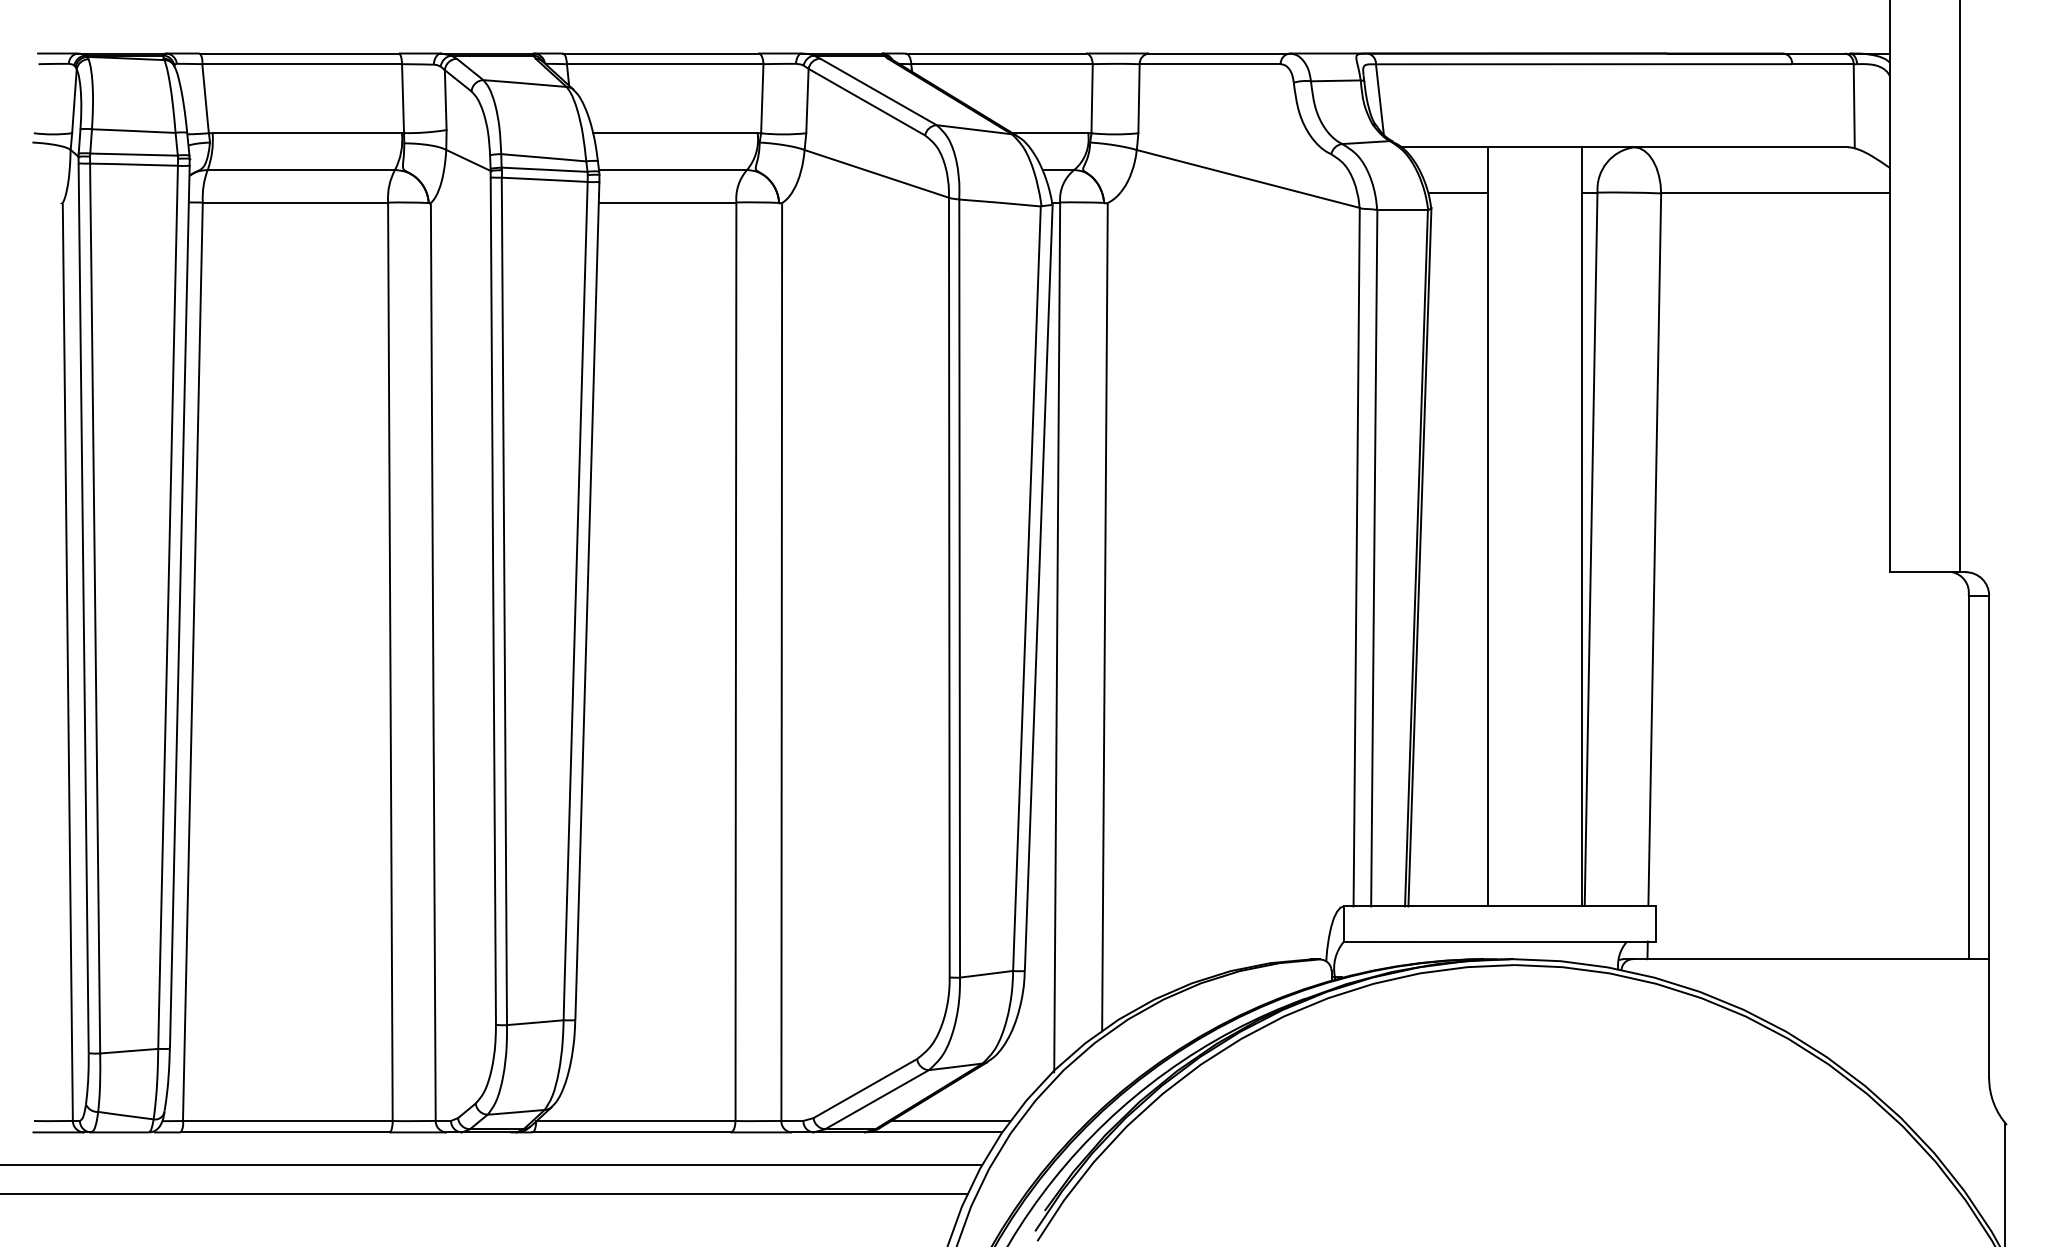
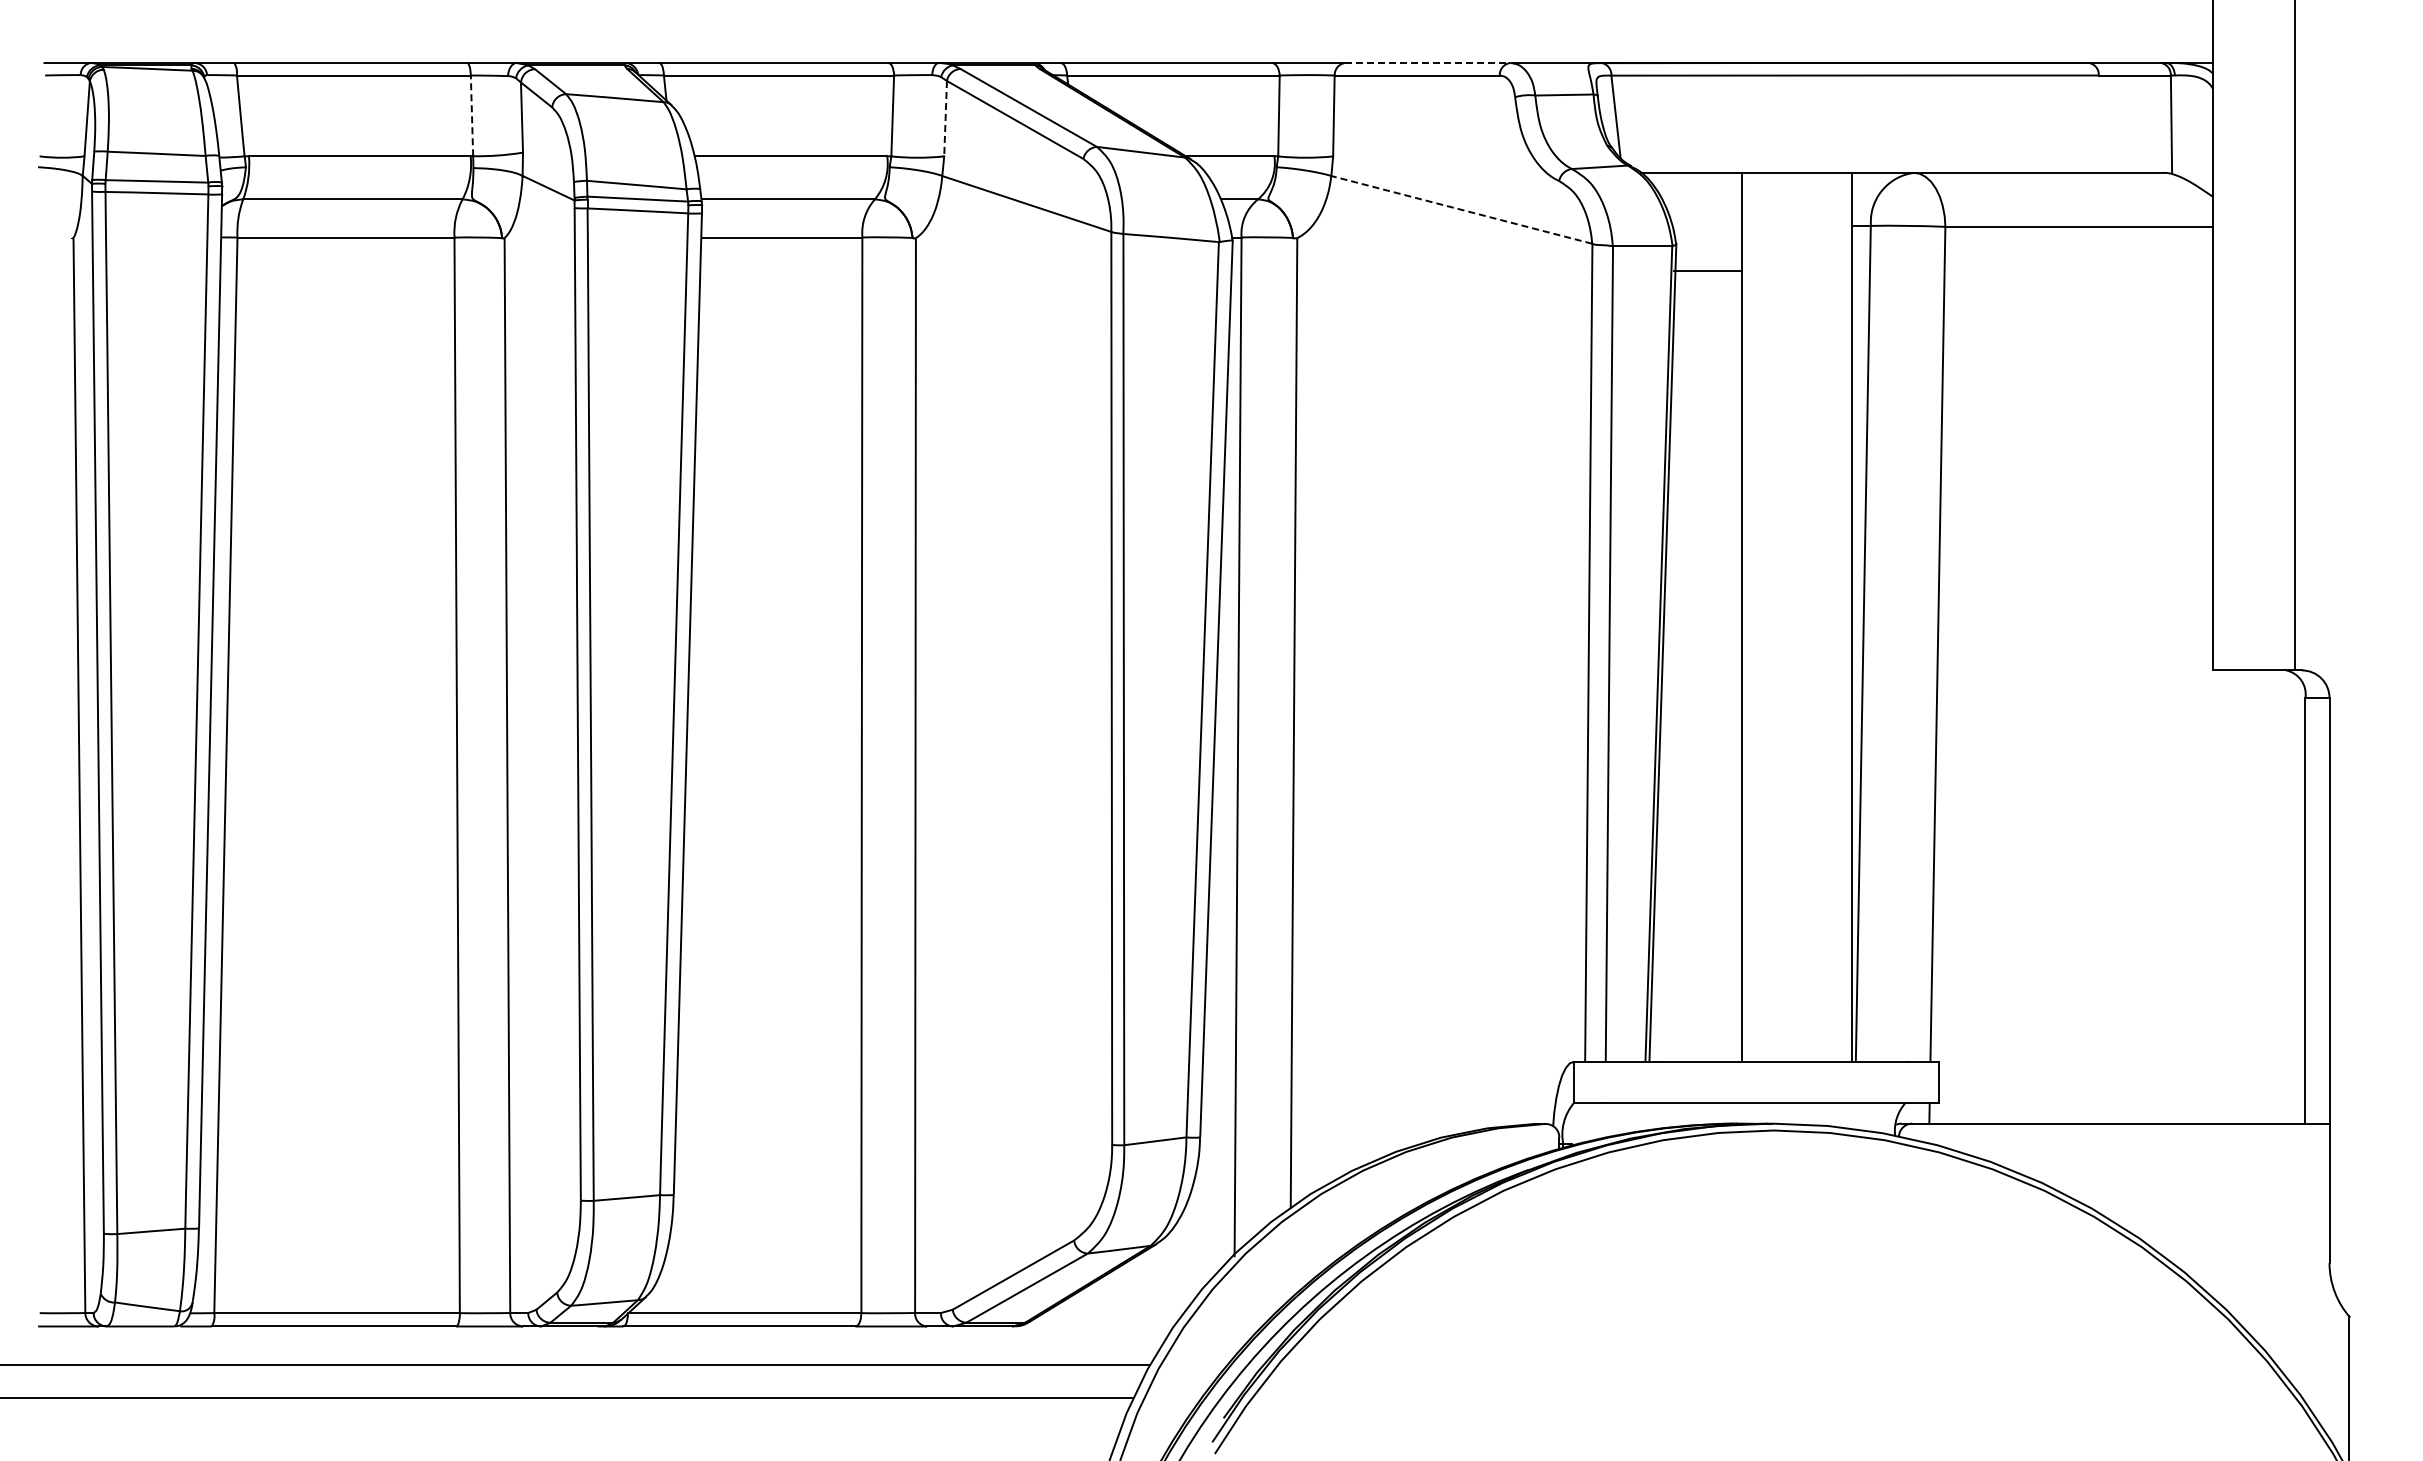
line: (1218, 53) -> (1427, 63), solid -> dashed
line: (402, 98) -> (471, 115), solid -> dashed
line: (807, 100) -> (945, 118), solid -> dashed
line: (1247, 178) -> (1461, 209), solid -> dashed
line: (1458, 192) -> (1707, 270), moved
line: (950, 1121) -> (1113, 1313), removed
line: (933, 1132) -> (1093, 1326), removed

